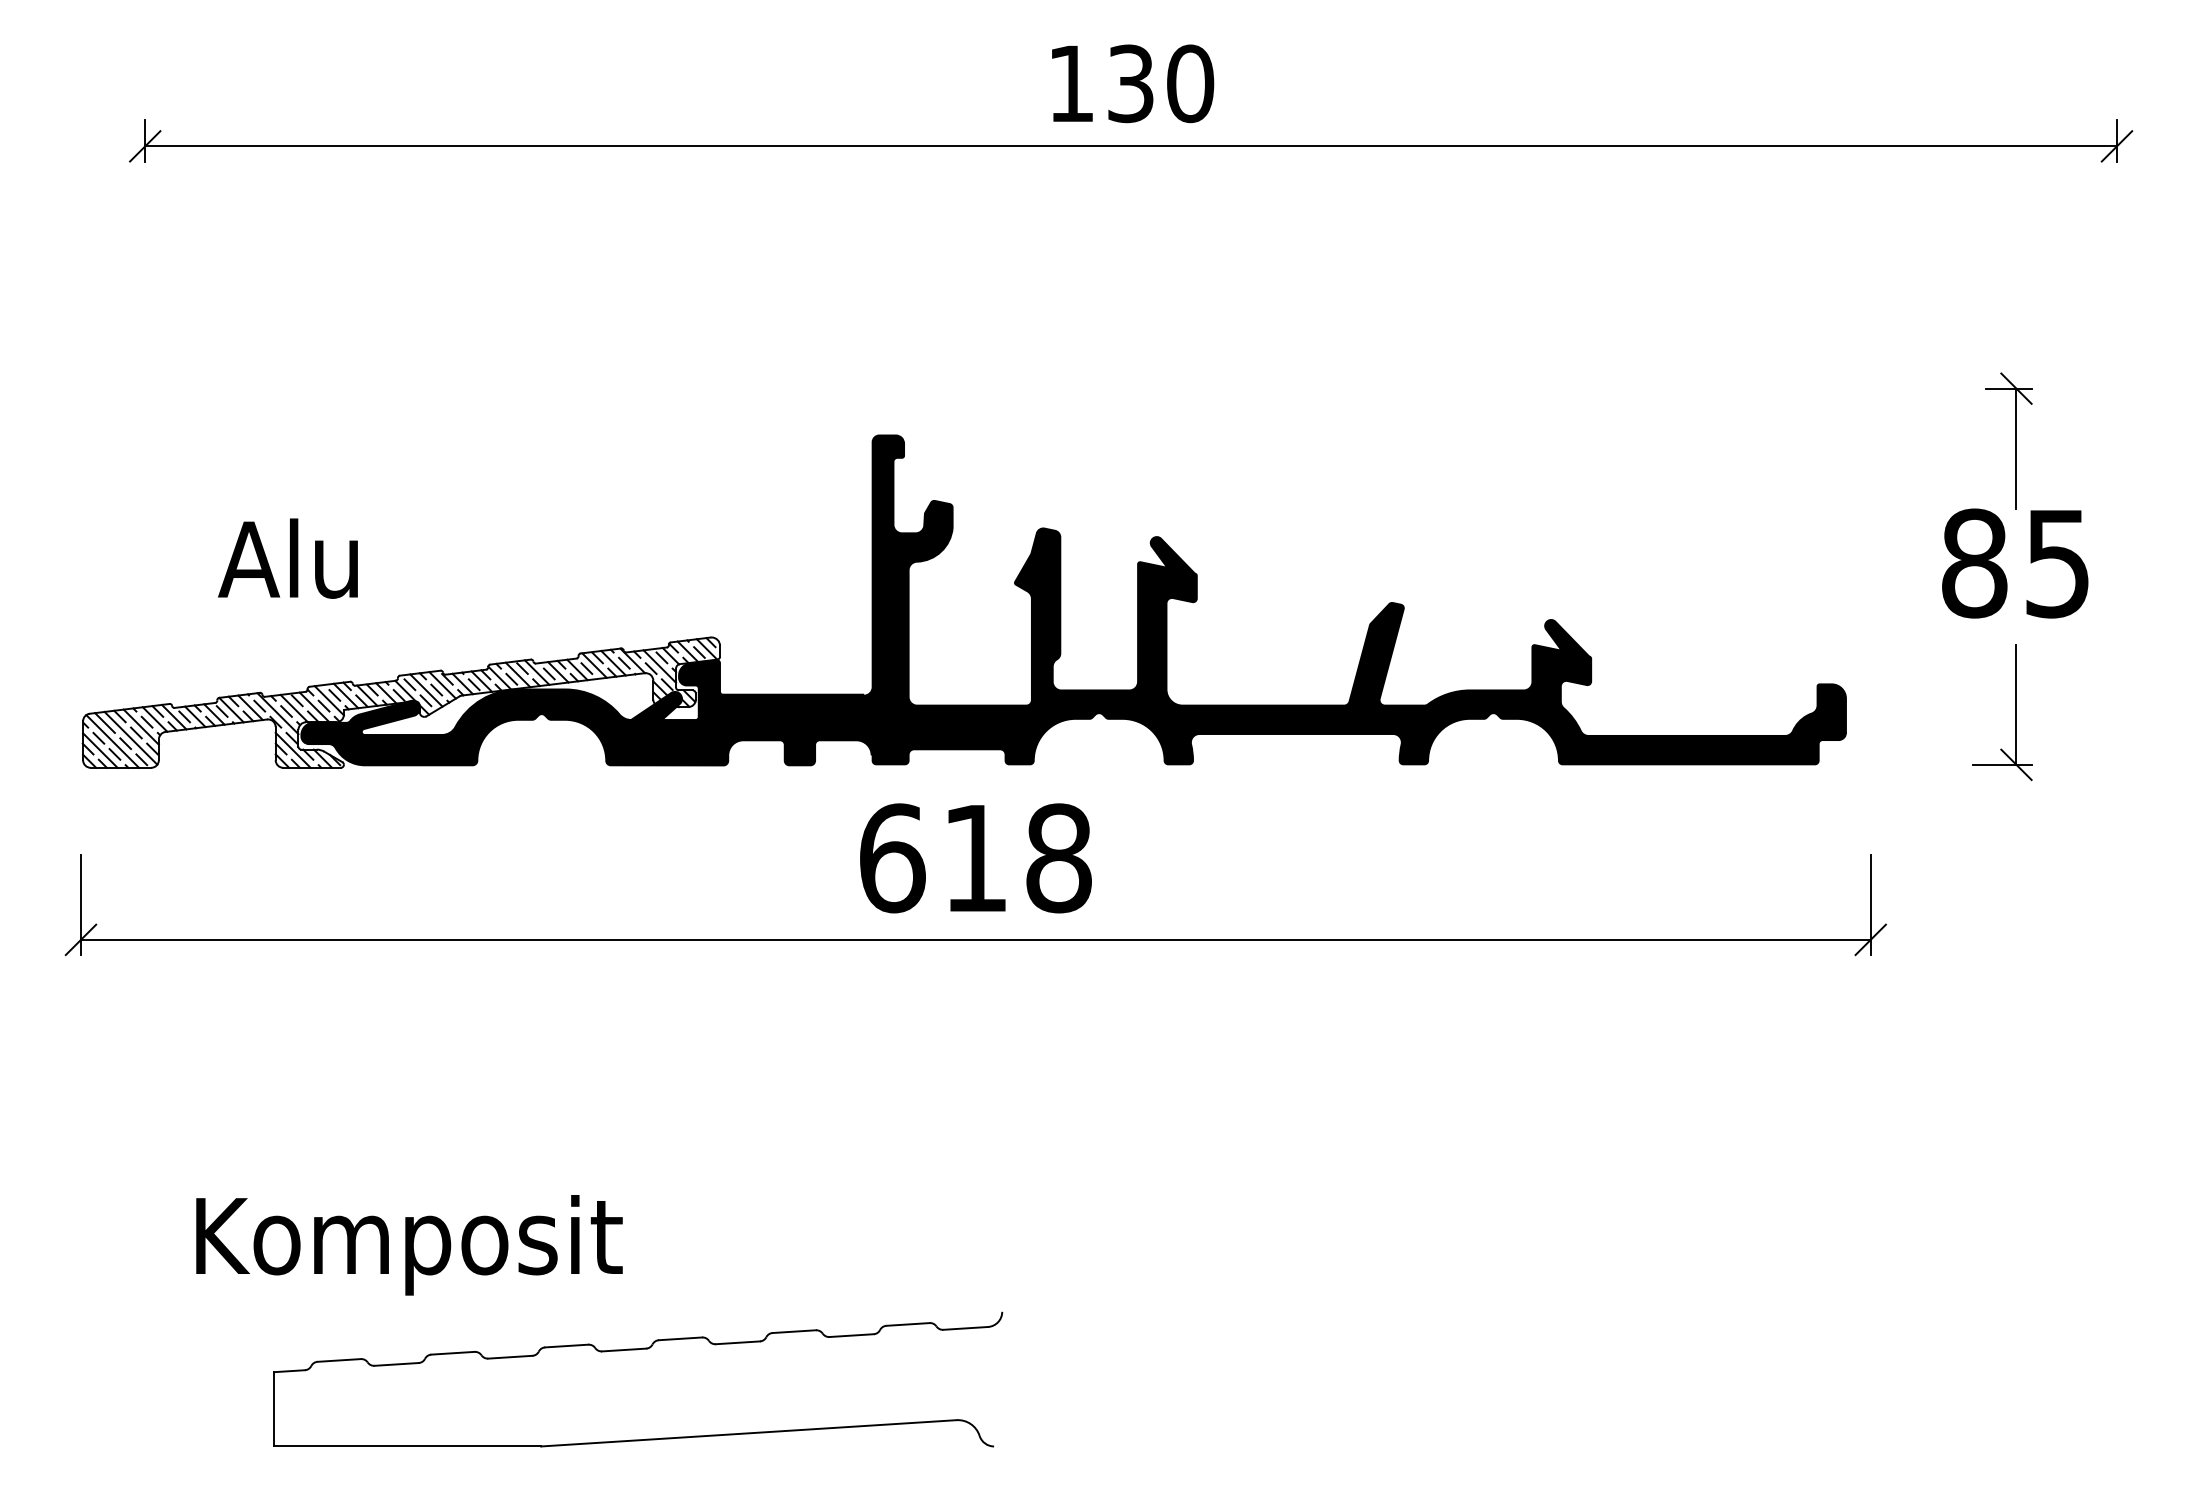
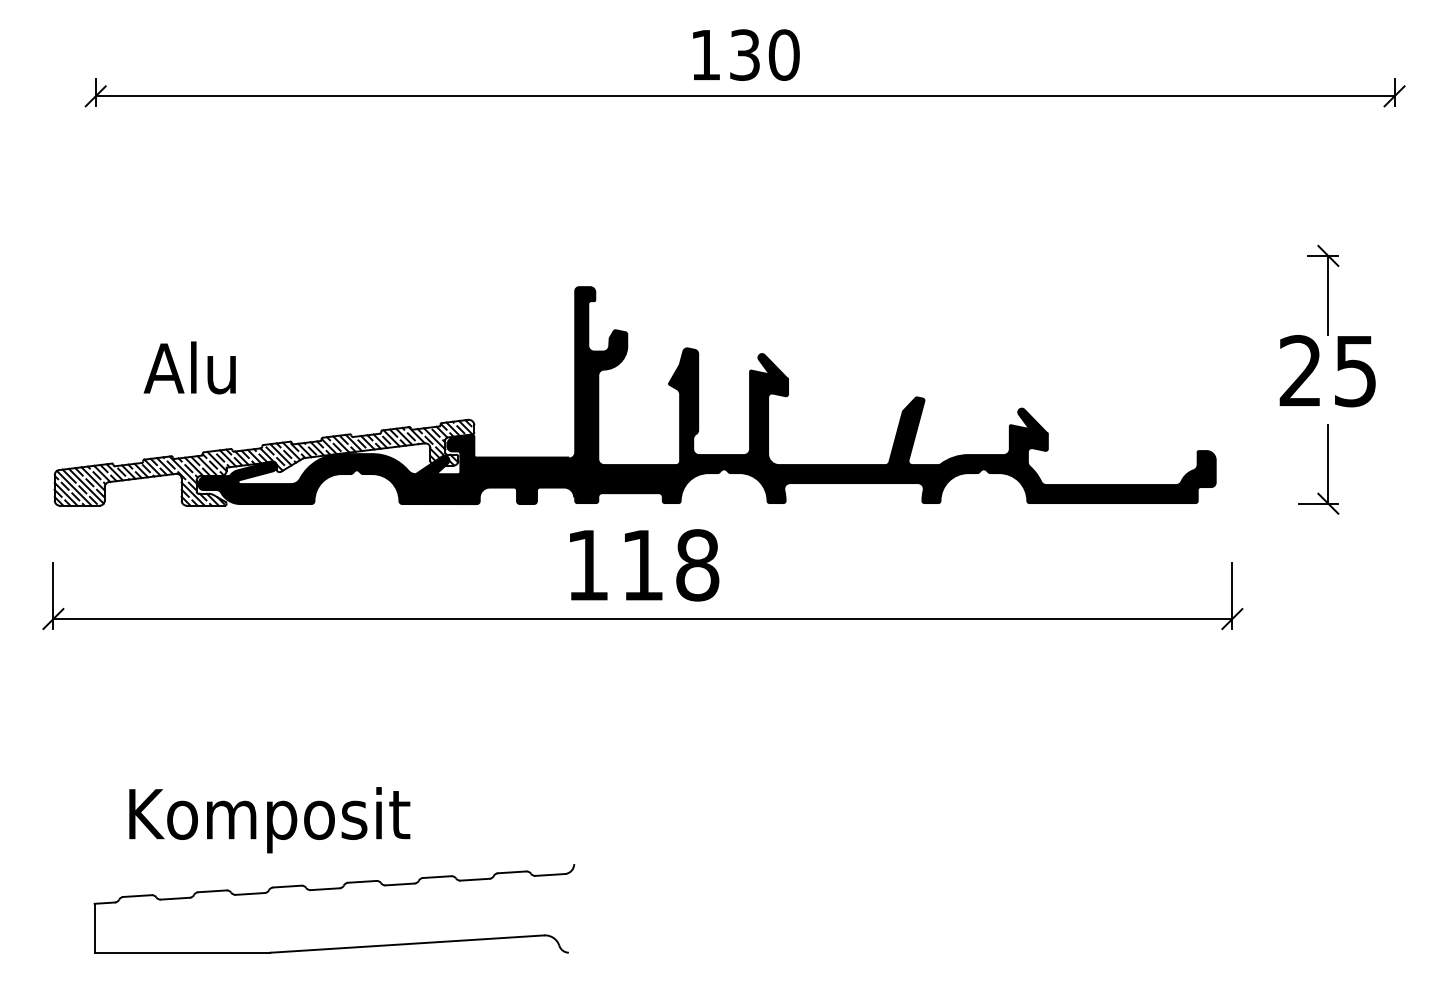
text: (1974, 562) -> (1300, 370), 85 -> 25
text: (891, 858) -> (587, 565), 618 -> 118
part: (638, 1350) -> (334, 889), moved

